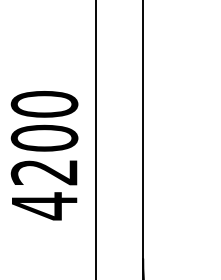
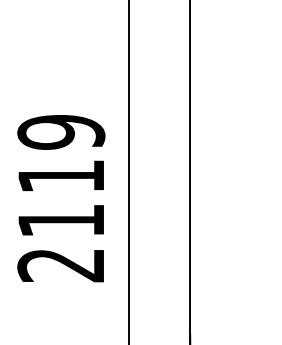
text: (44, 155) -> (61, 199), 4200 -> 2119

